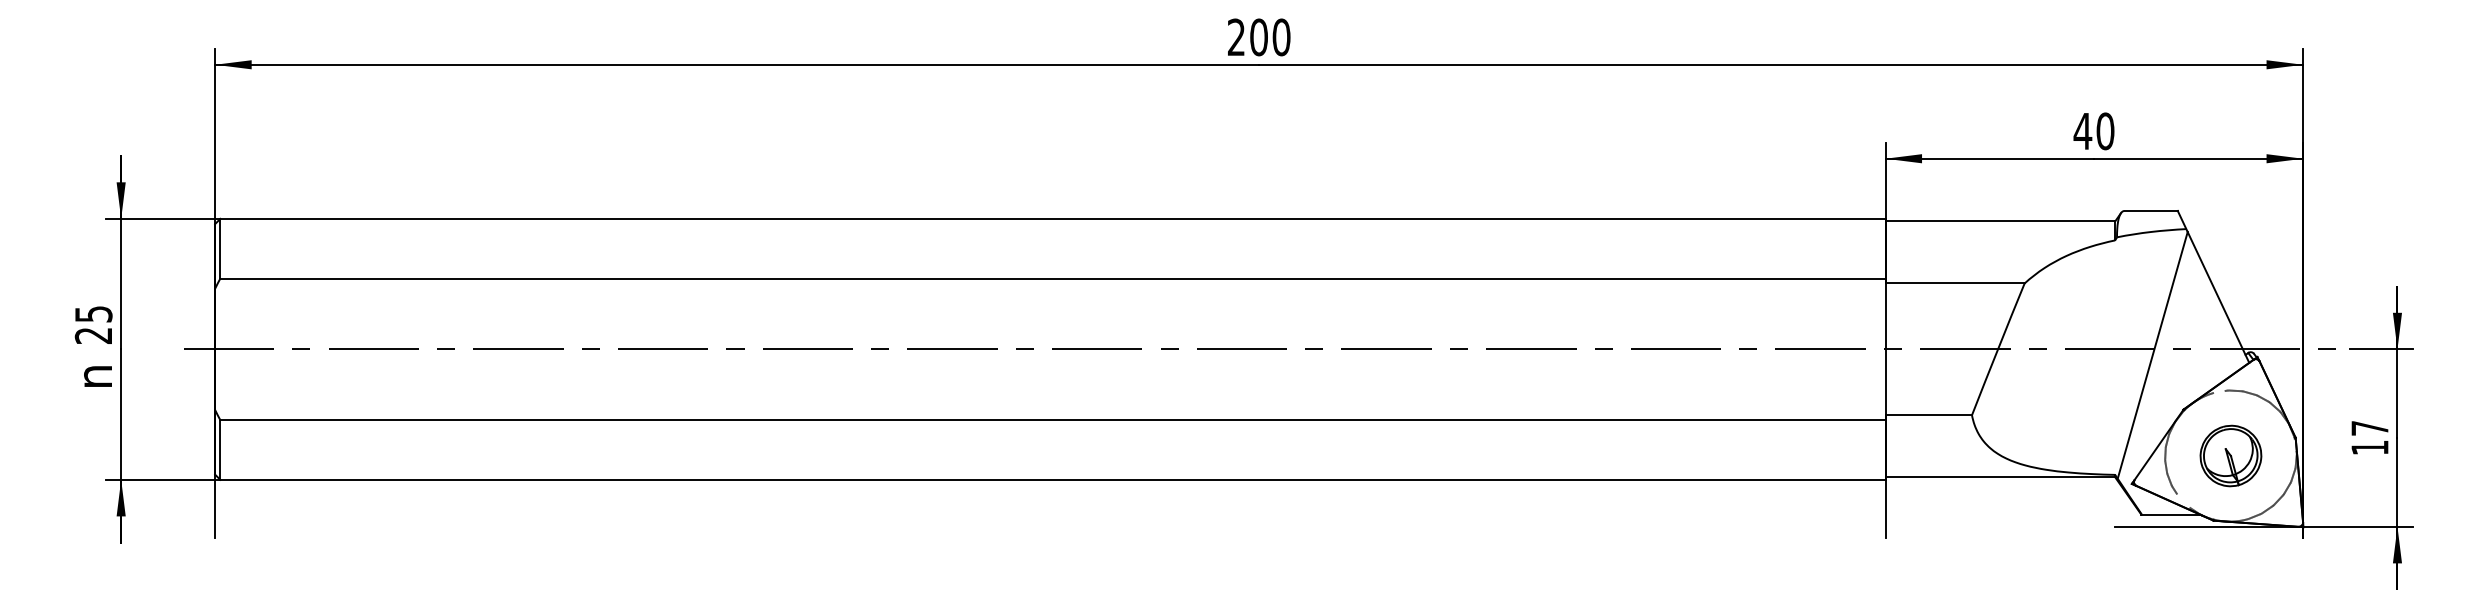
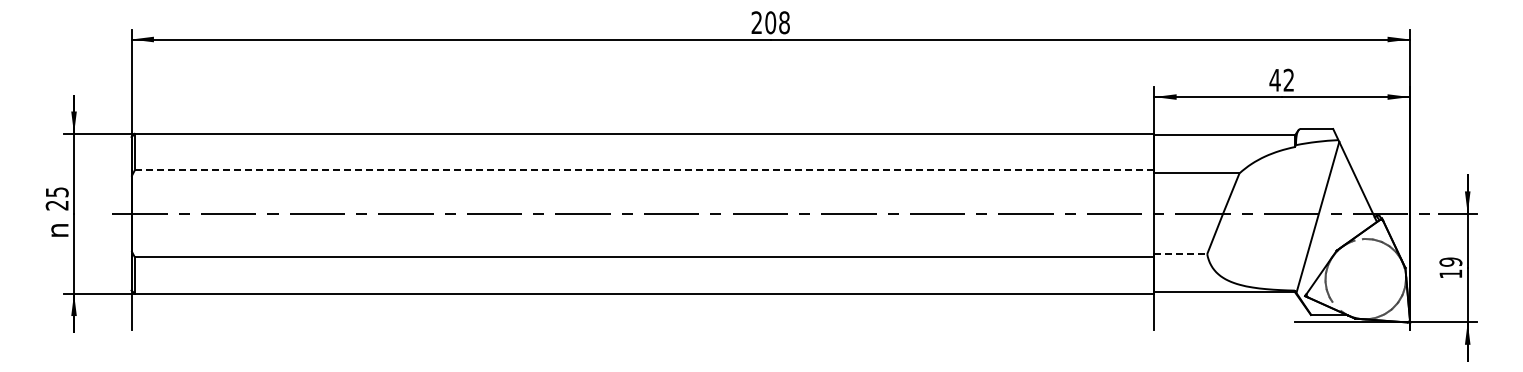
text: (1281, 36) -> (784, 22), 200 -> 208
text: (2104, 130) -> (1288, 79), 40 -> 42
line: (1052, 278) -> (644, 170), solid -> dashed
line: (1929, 415) -> (1181, 254), solid -> dashed
text: (2369, 427) -> (1450, 261), 17 -> 19
part: (2230, 455) -> (1365, 278), removed

